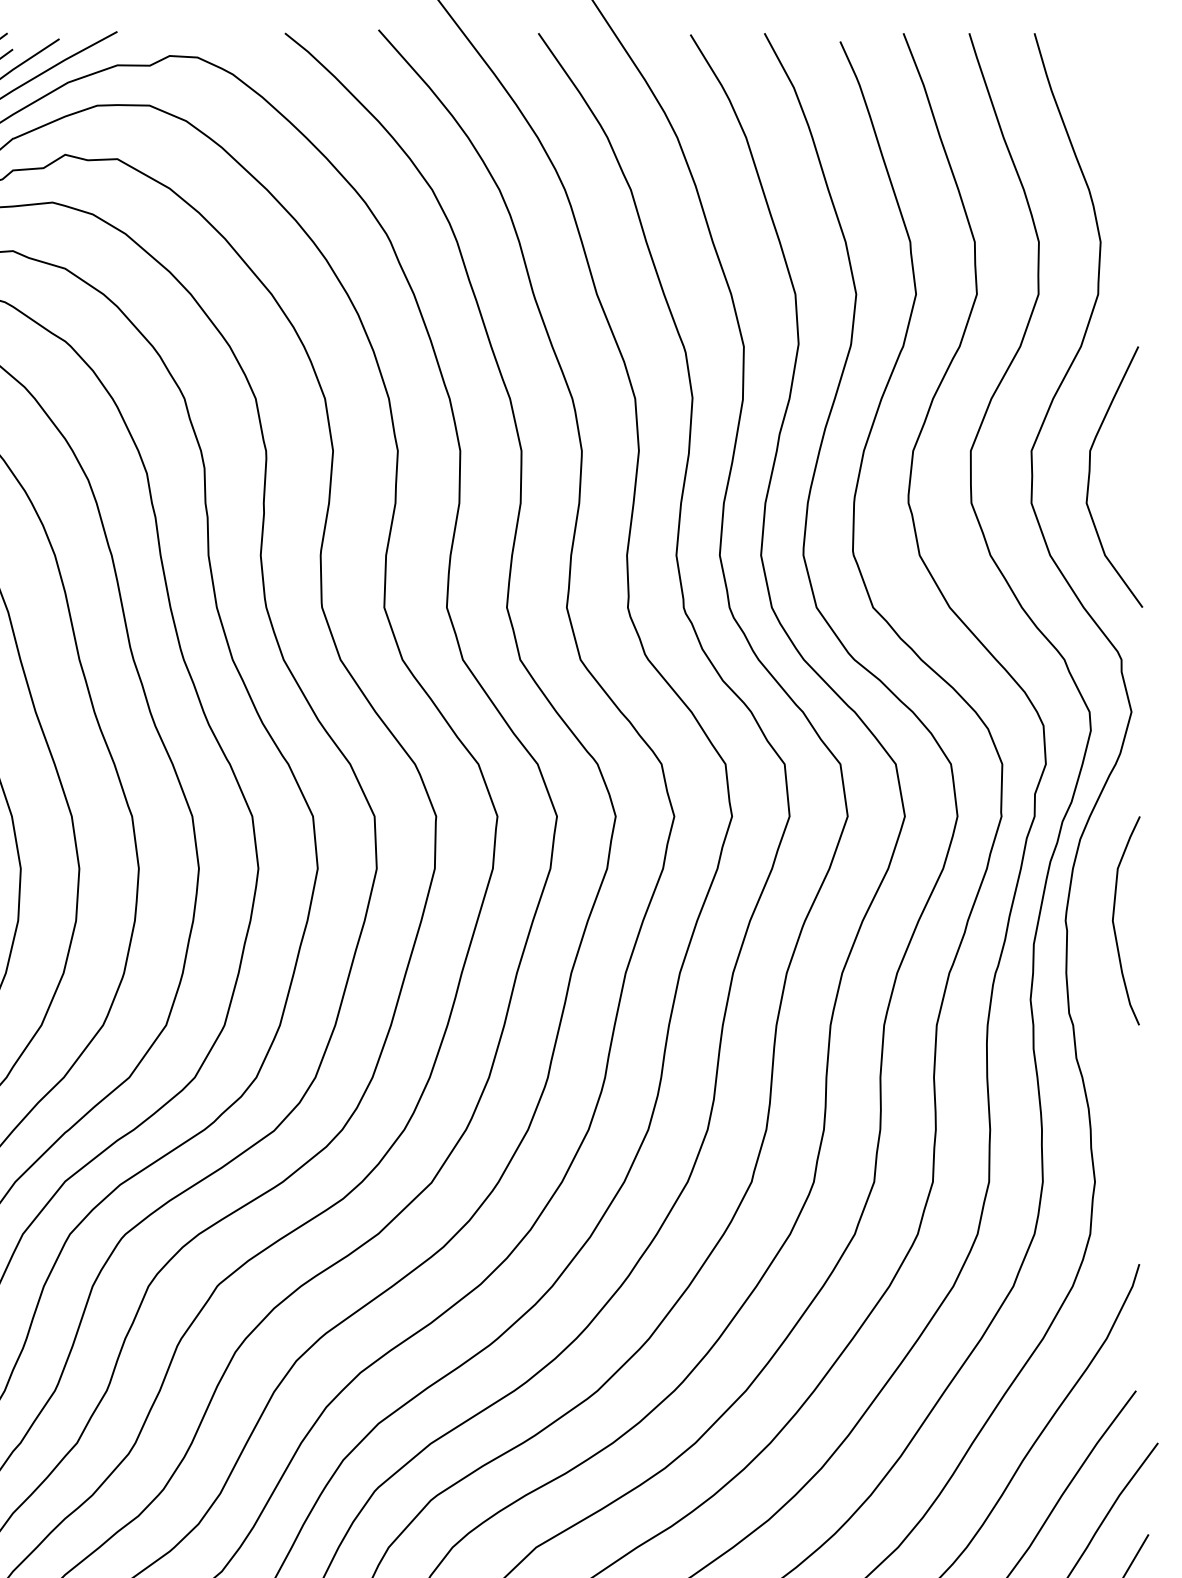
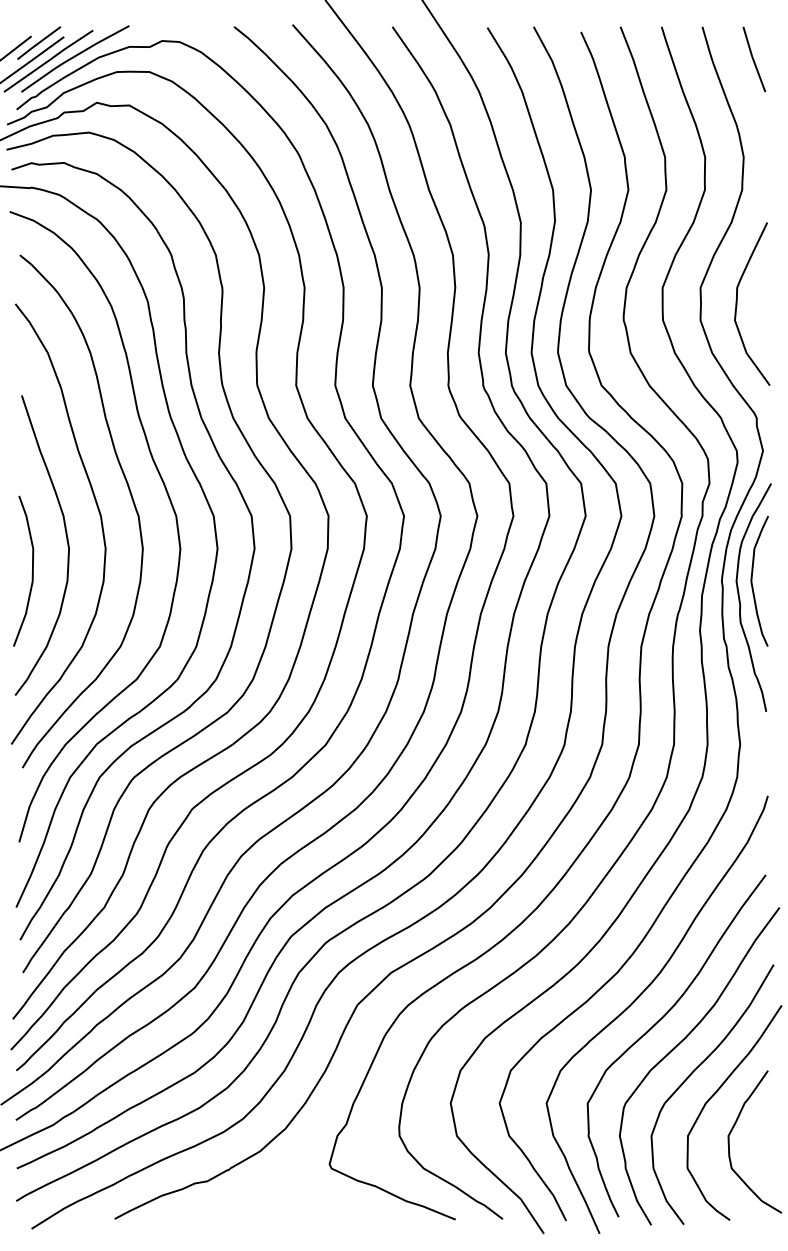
line: (1117, 85) -> (754, 59), added
curve: (1095, 948) -> (740, 598), added

